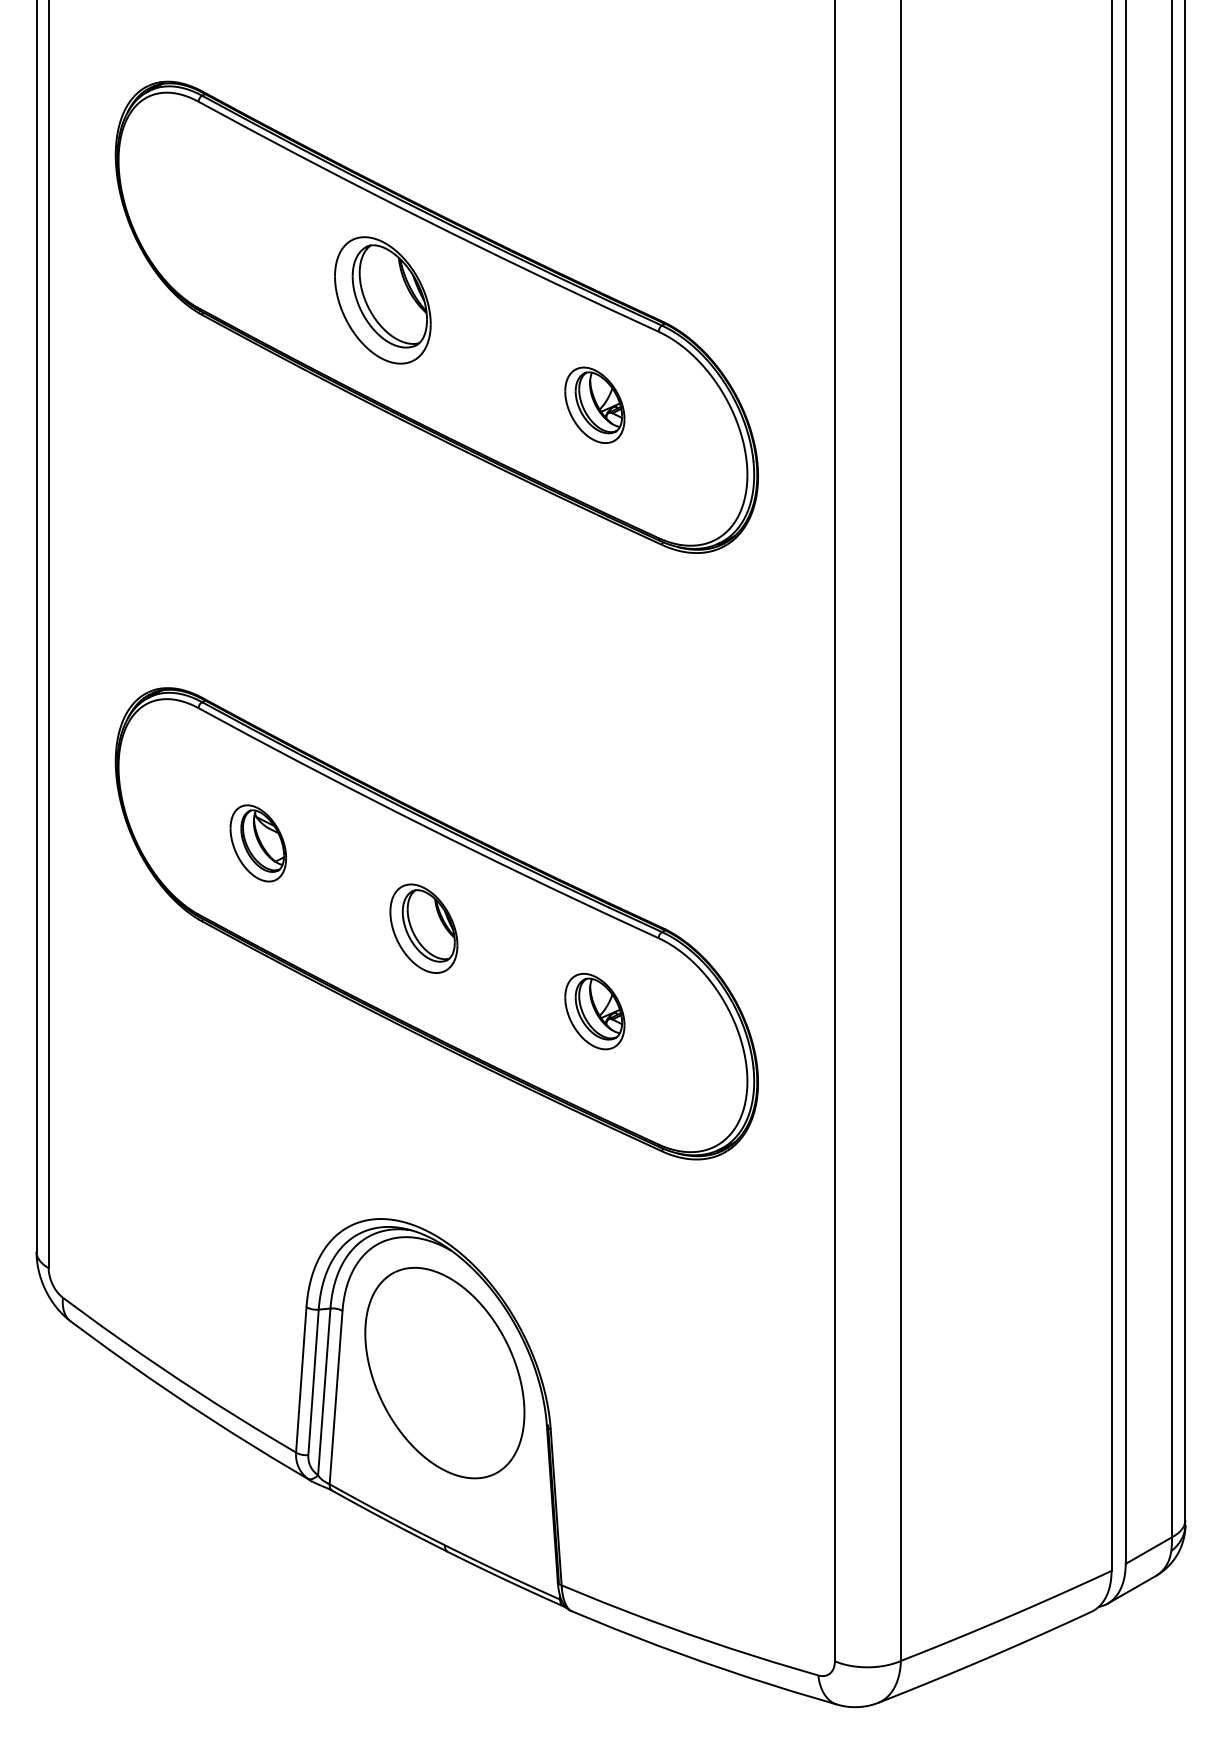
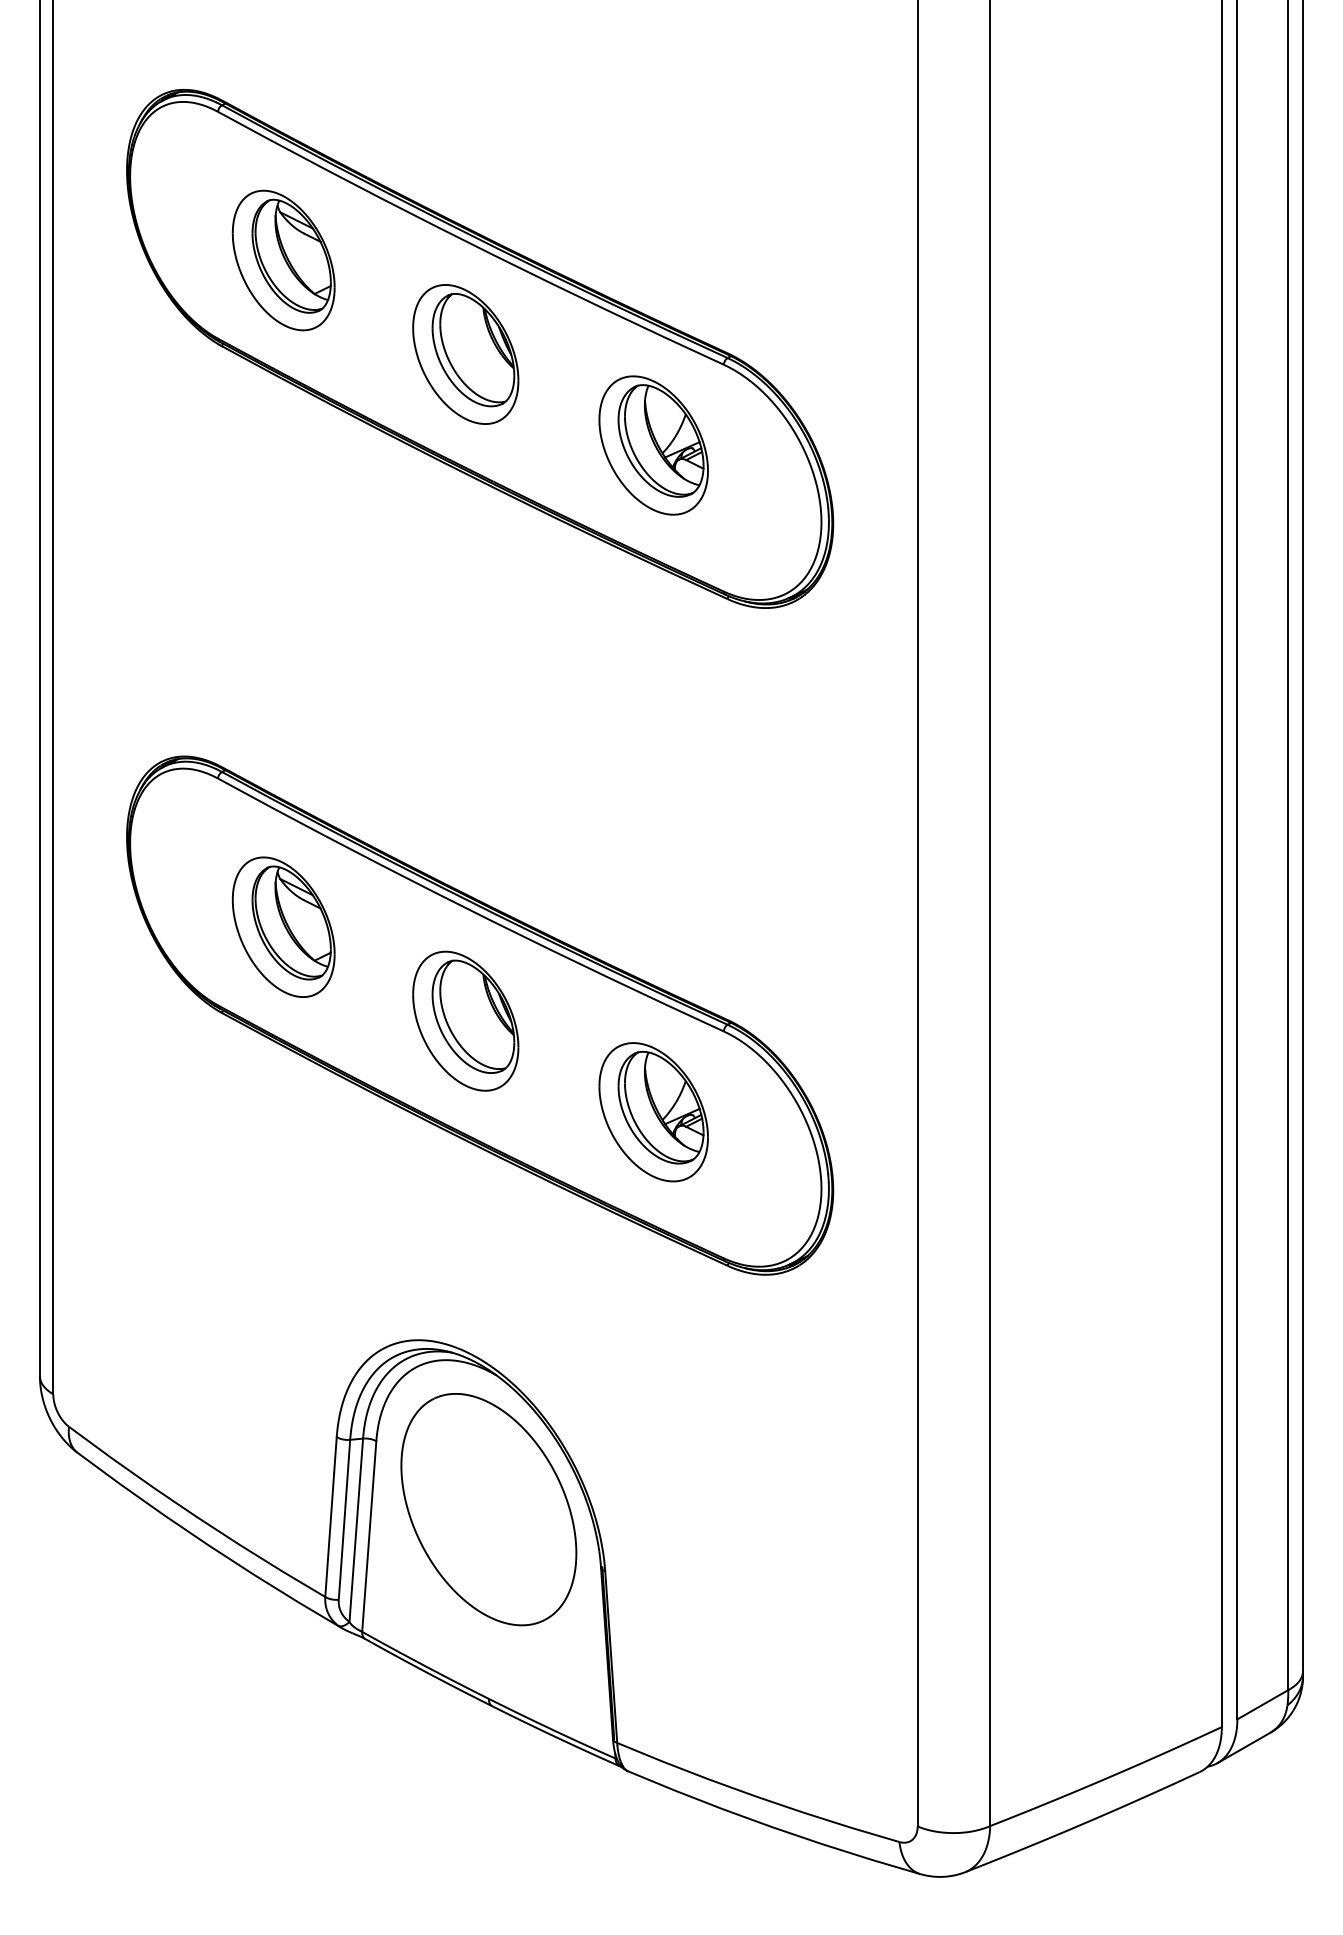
part: (258, 236) -> (283, 260), added
part: (382, 300) -> (465, 354), moved
part: (594, 405) -> (653, 445), size x1.67
part: (258, 843) -> (283, 927), size x1.67
part: (423, 928) -> (465, 1020), size x1.43
part: (594, 1011) -> (653, 1112), size x1.67

